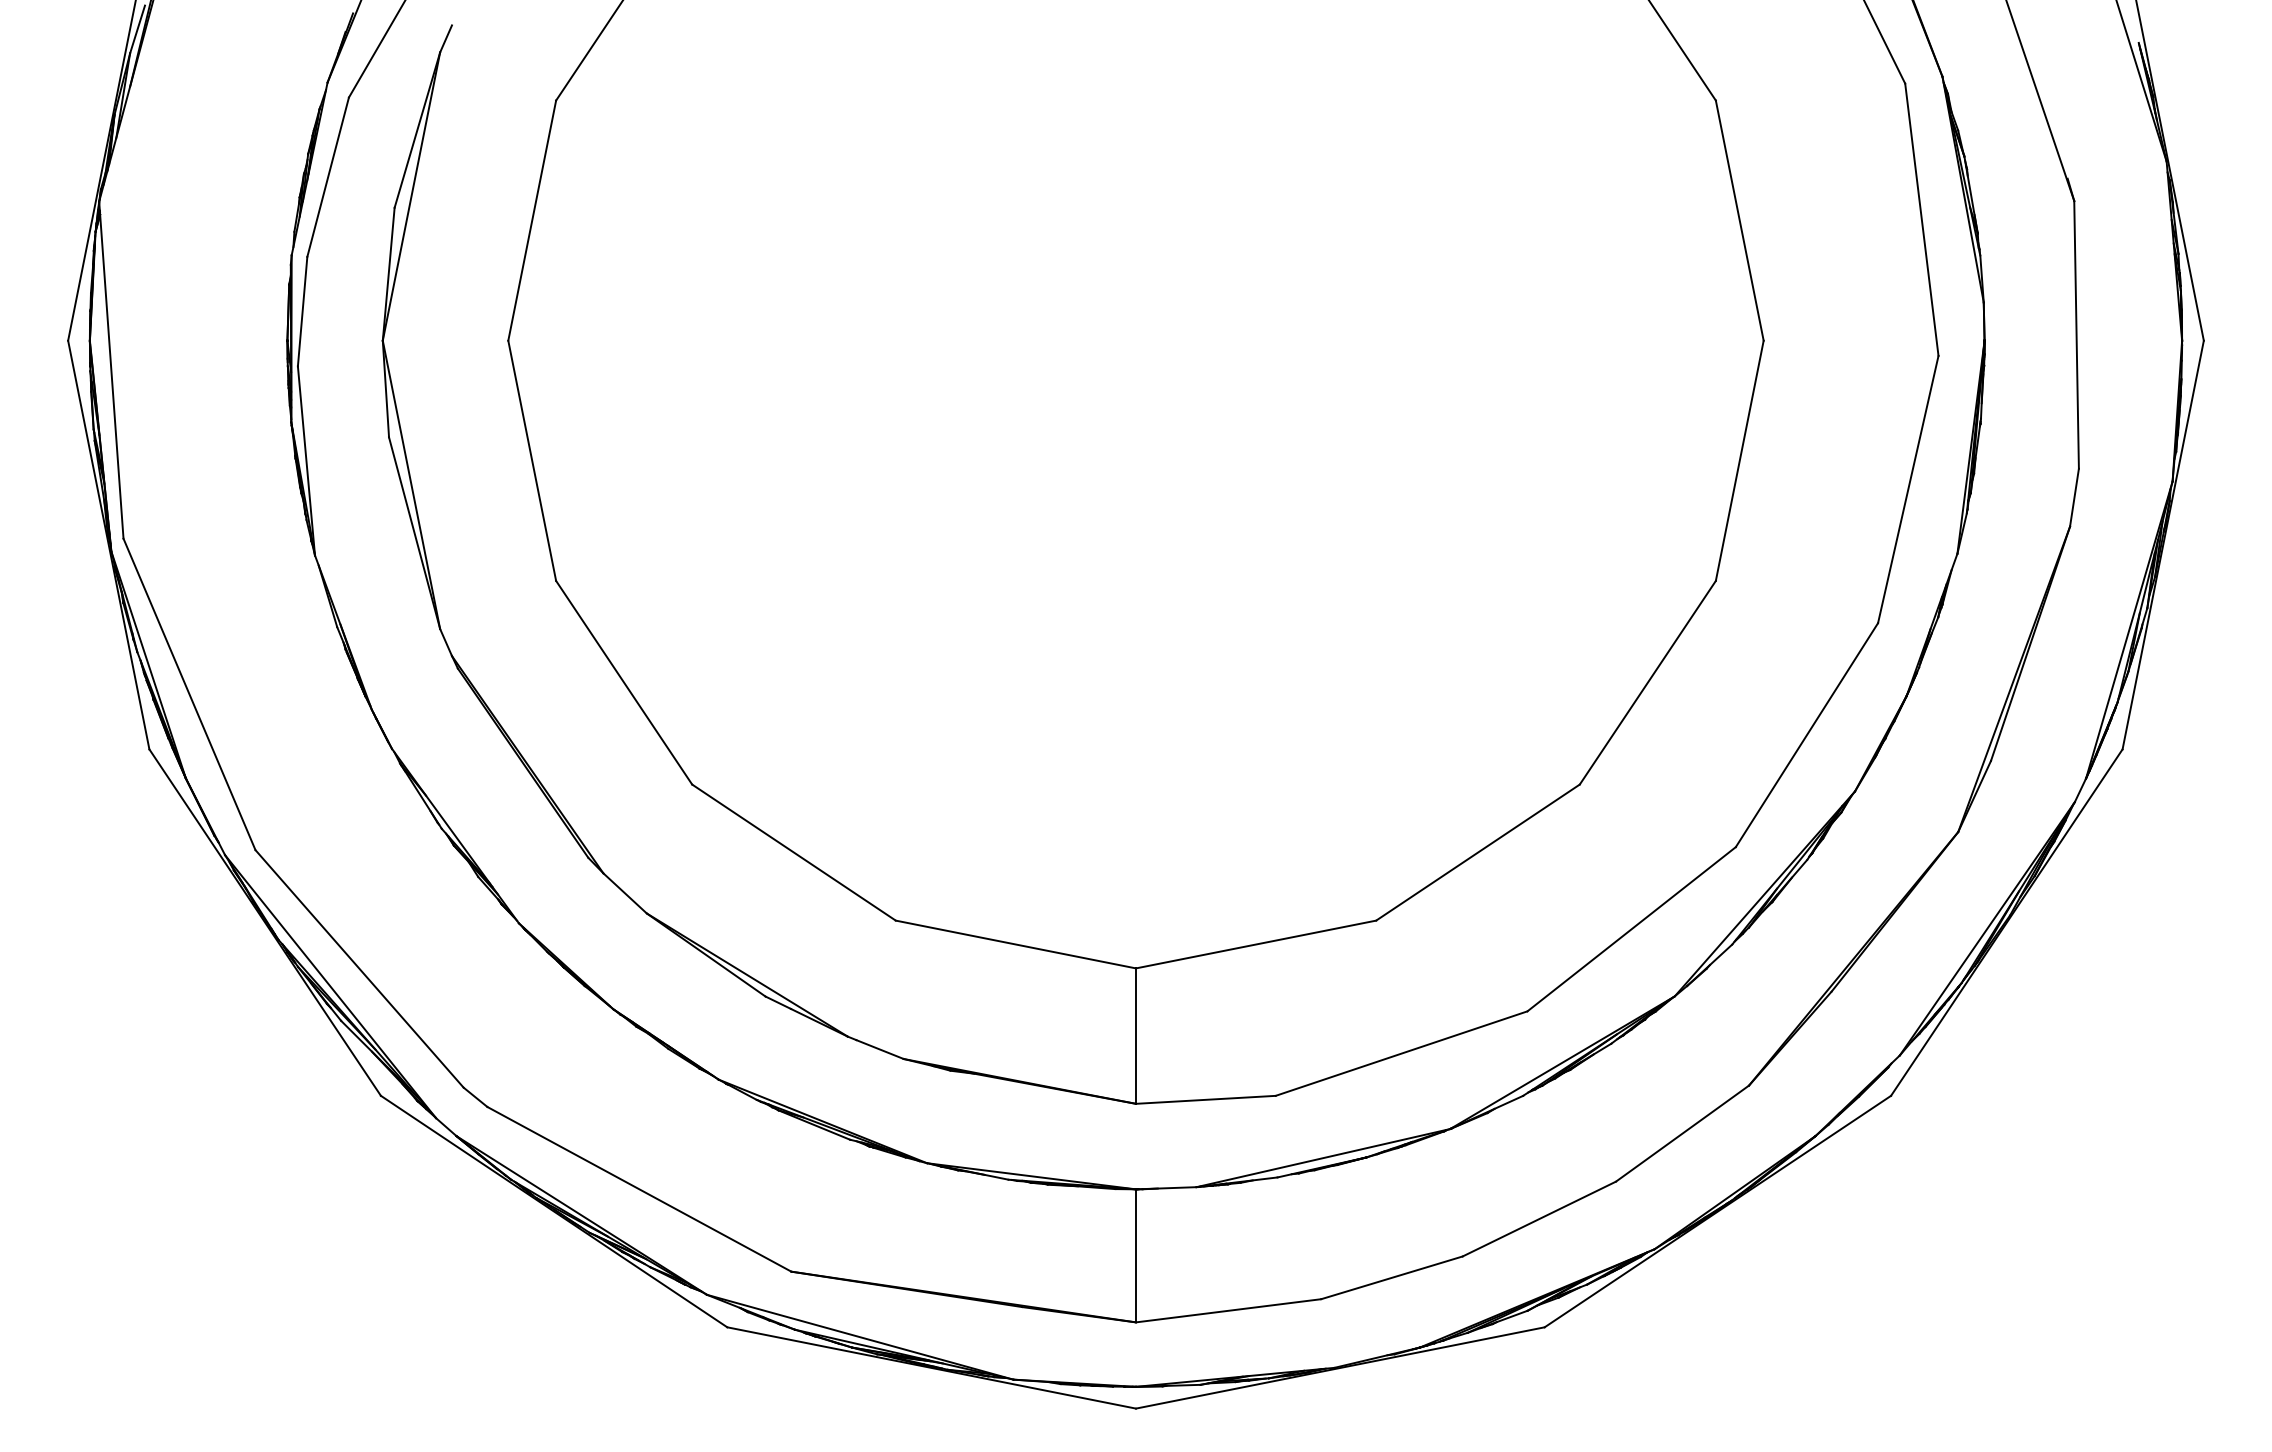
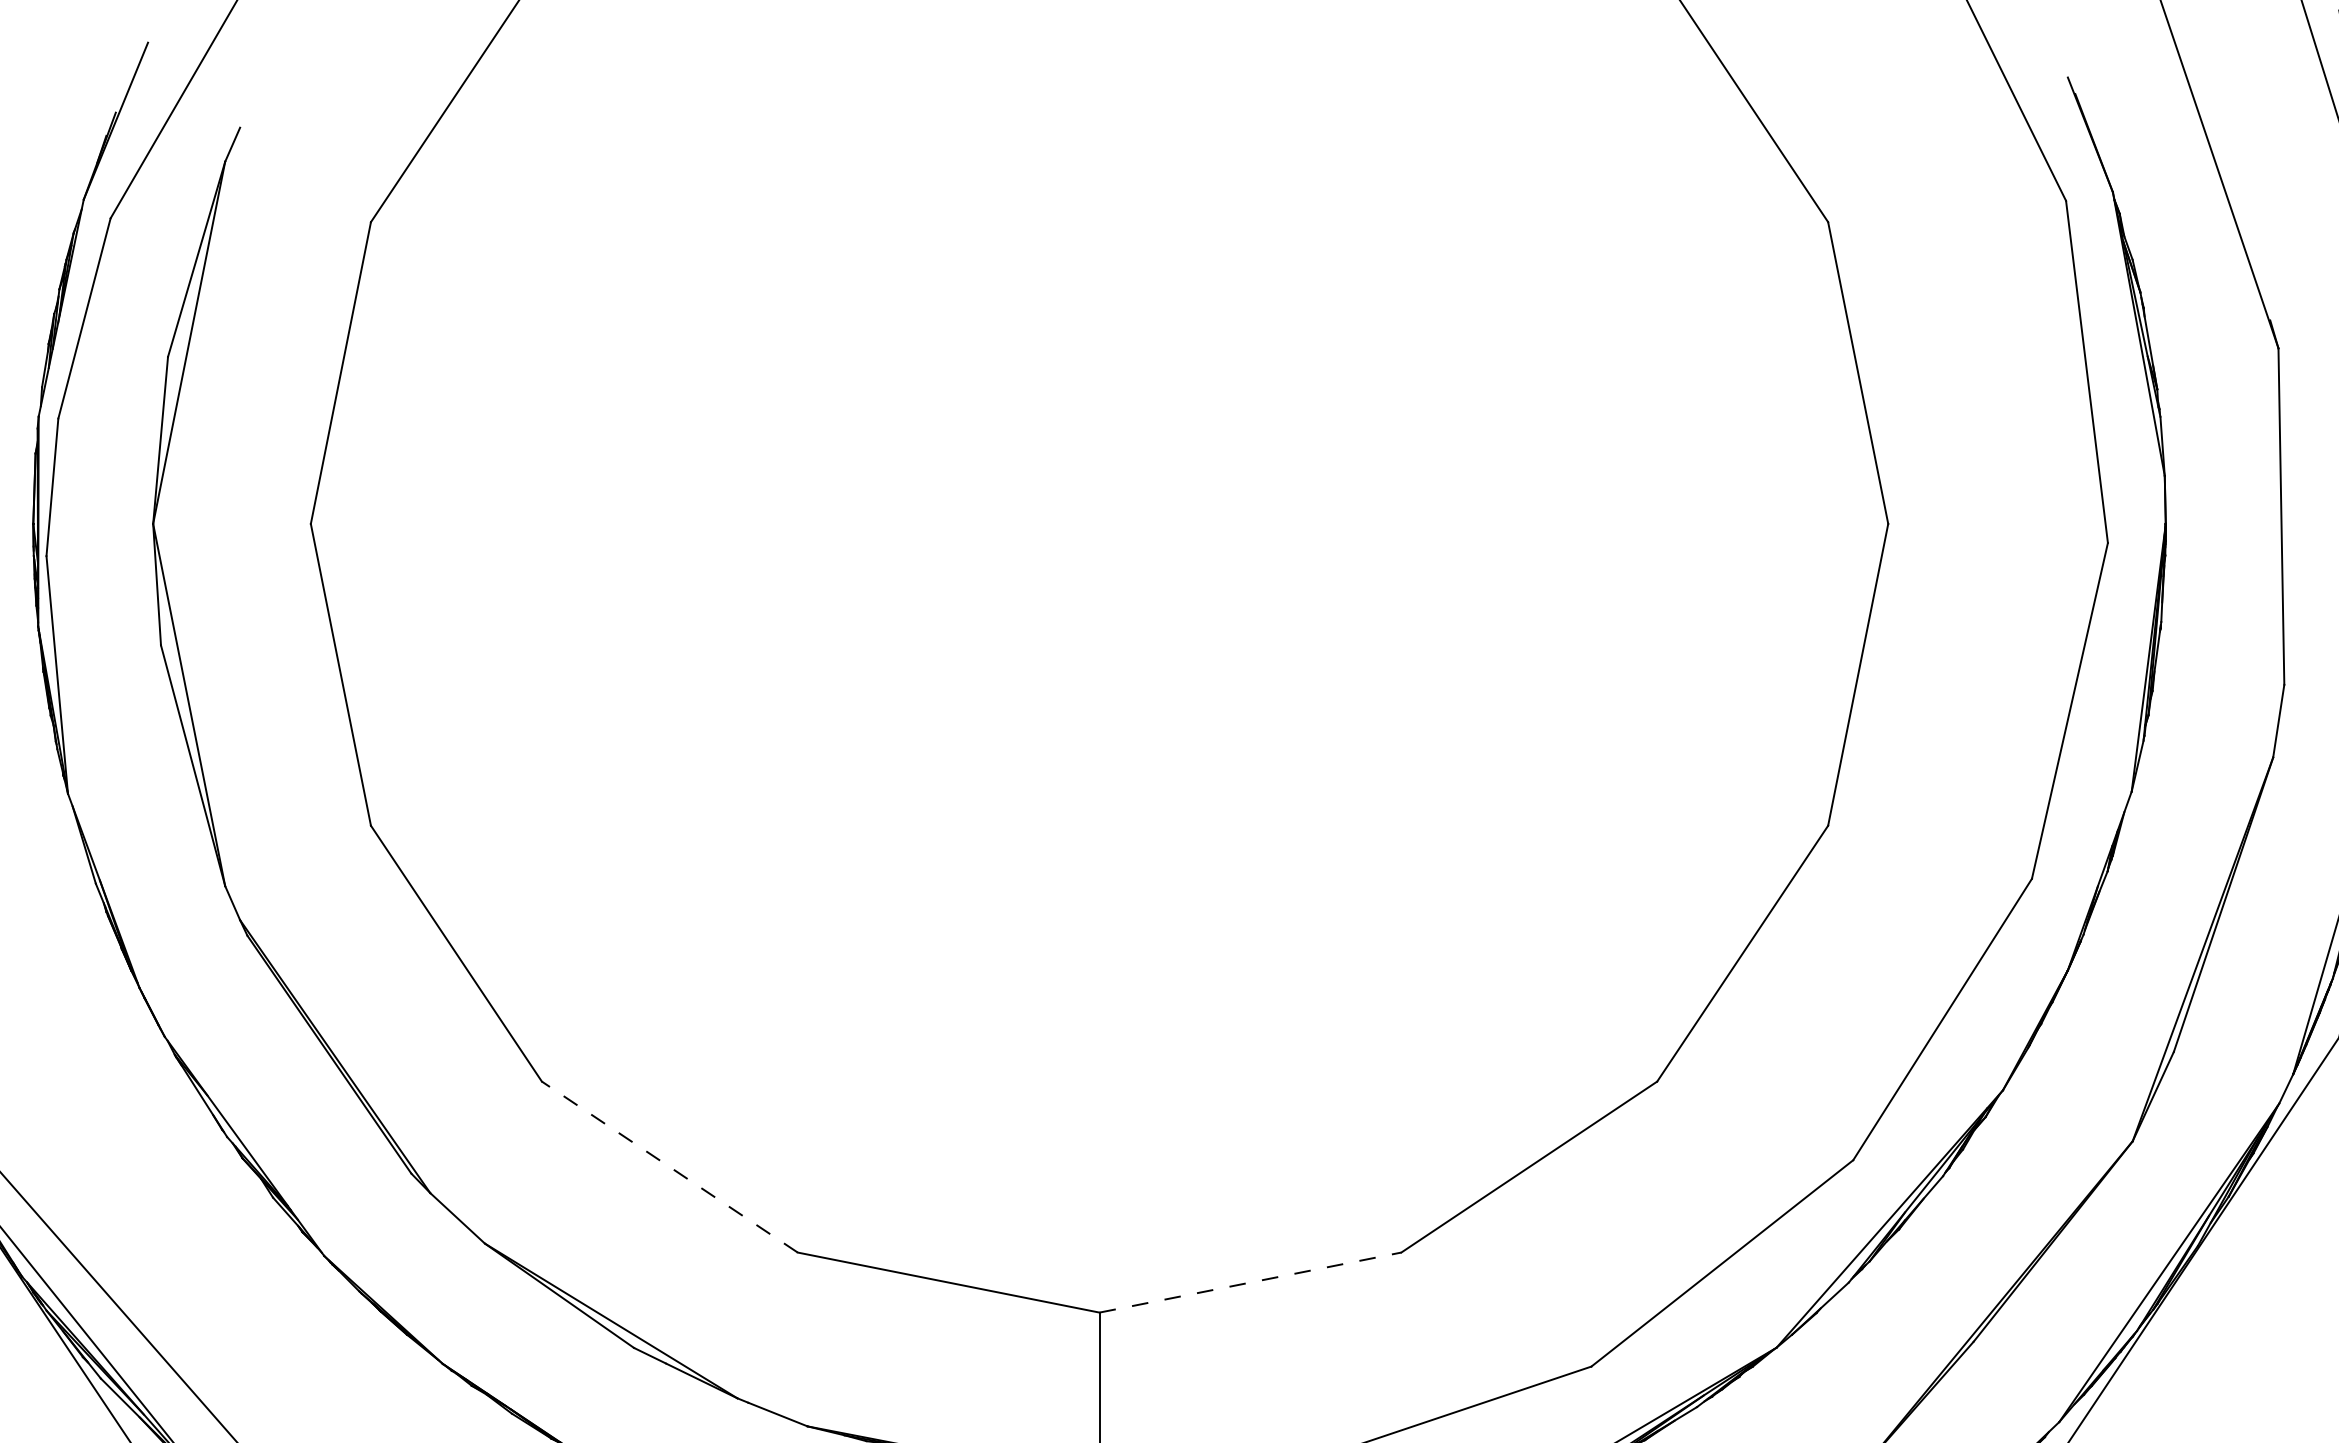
line: (793, 852) -> (669, 1166), solid -> dashed
line: (1256, 944) -> (1250, 1282), solid -> dashed

